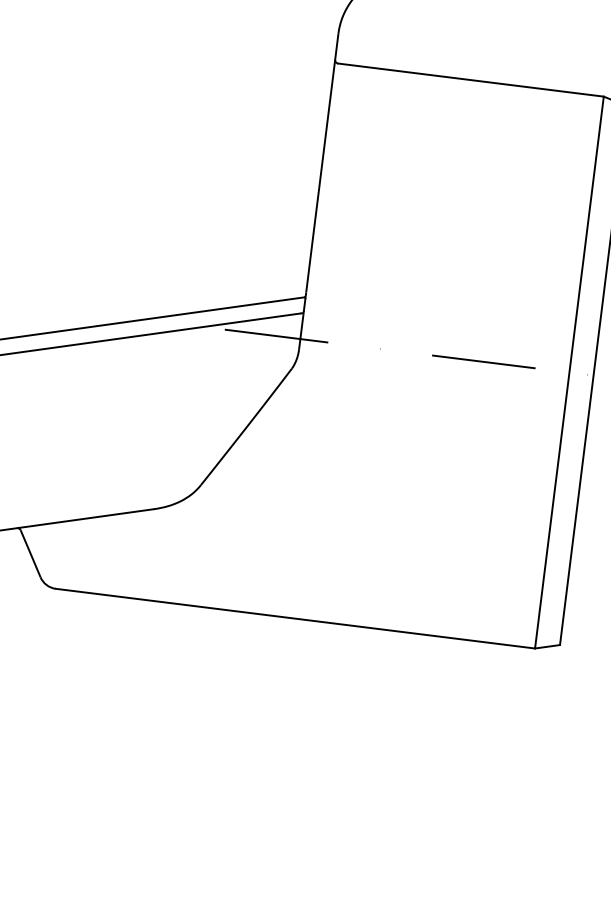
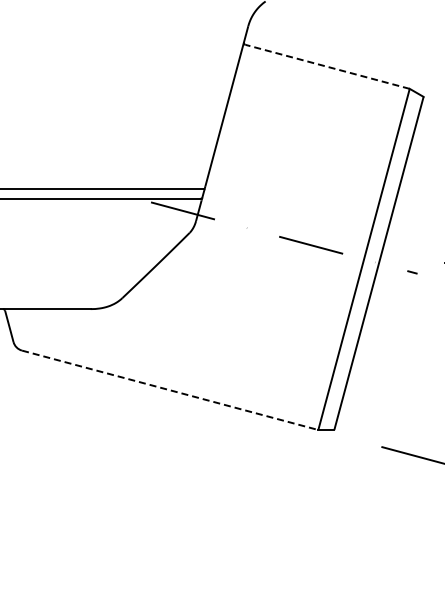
line: (470, 79) -> (327, 66), solid -> dashed
line: (295, 618) -> (170, 390), solid -> dashed

